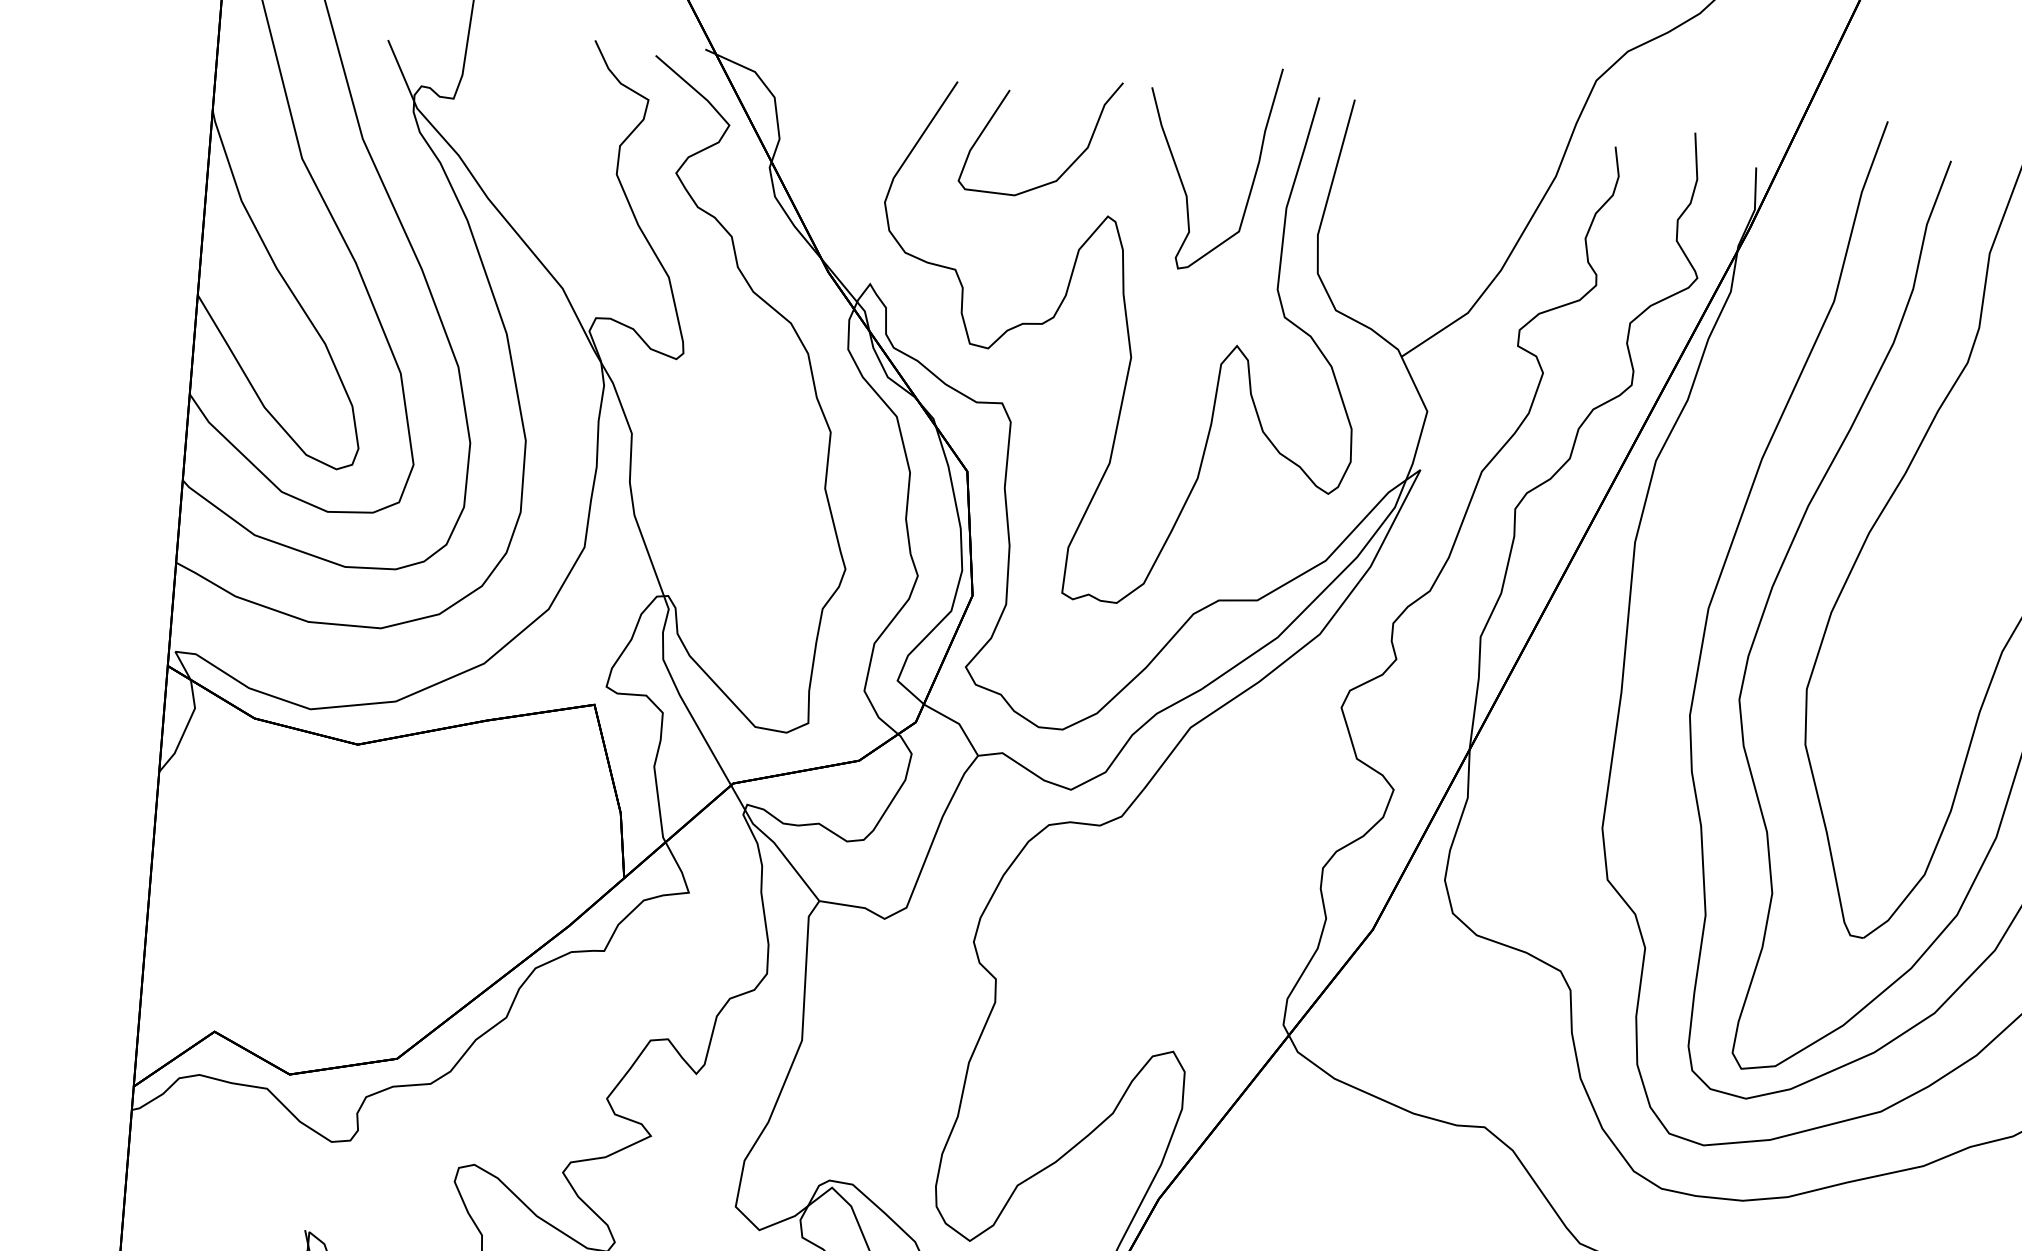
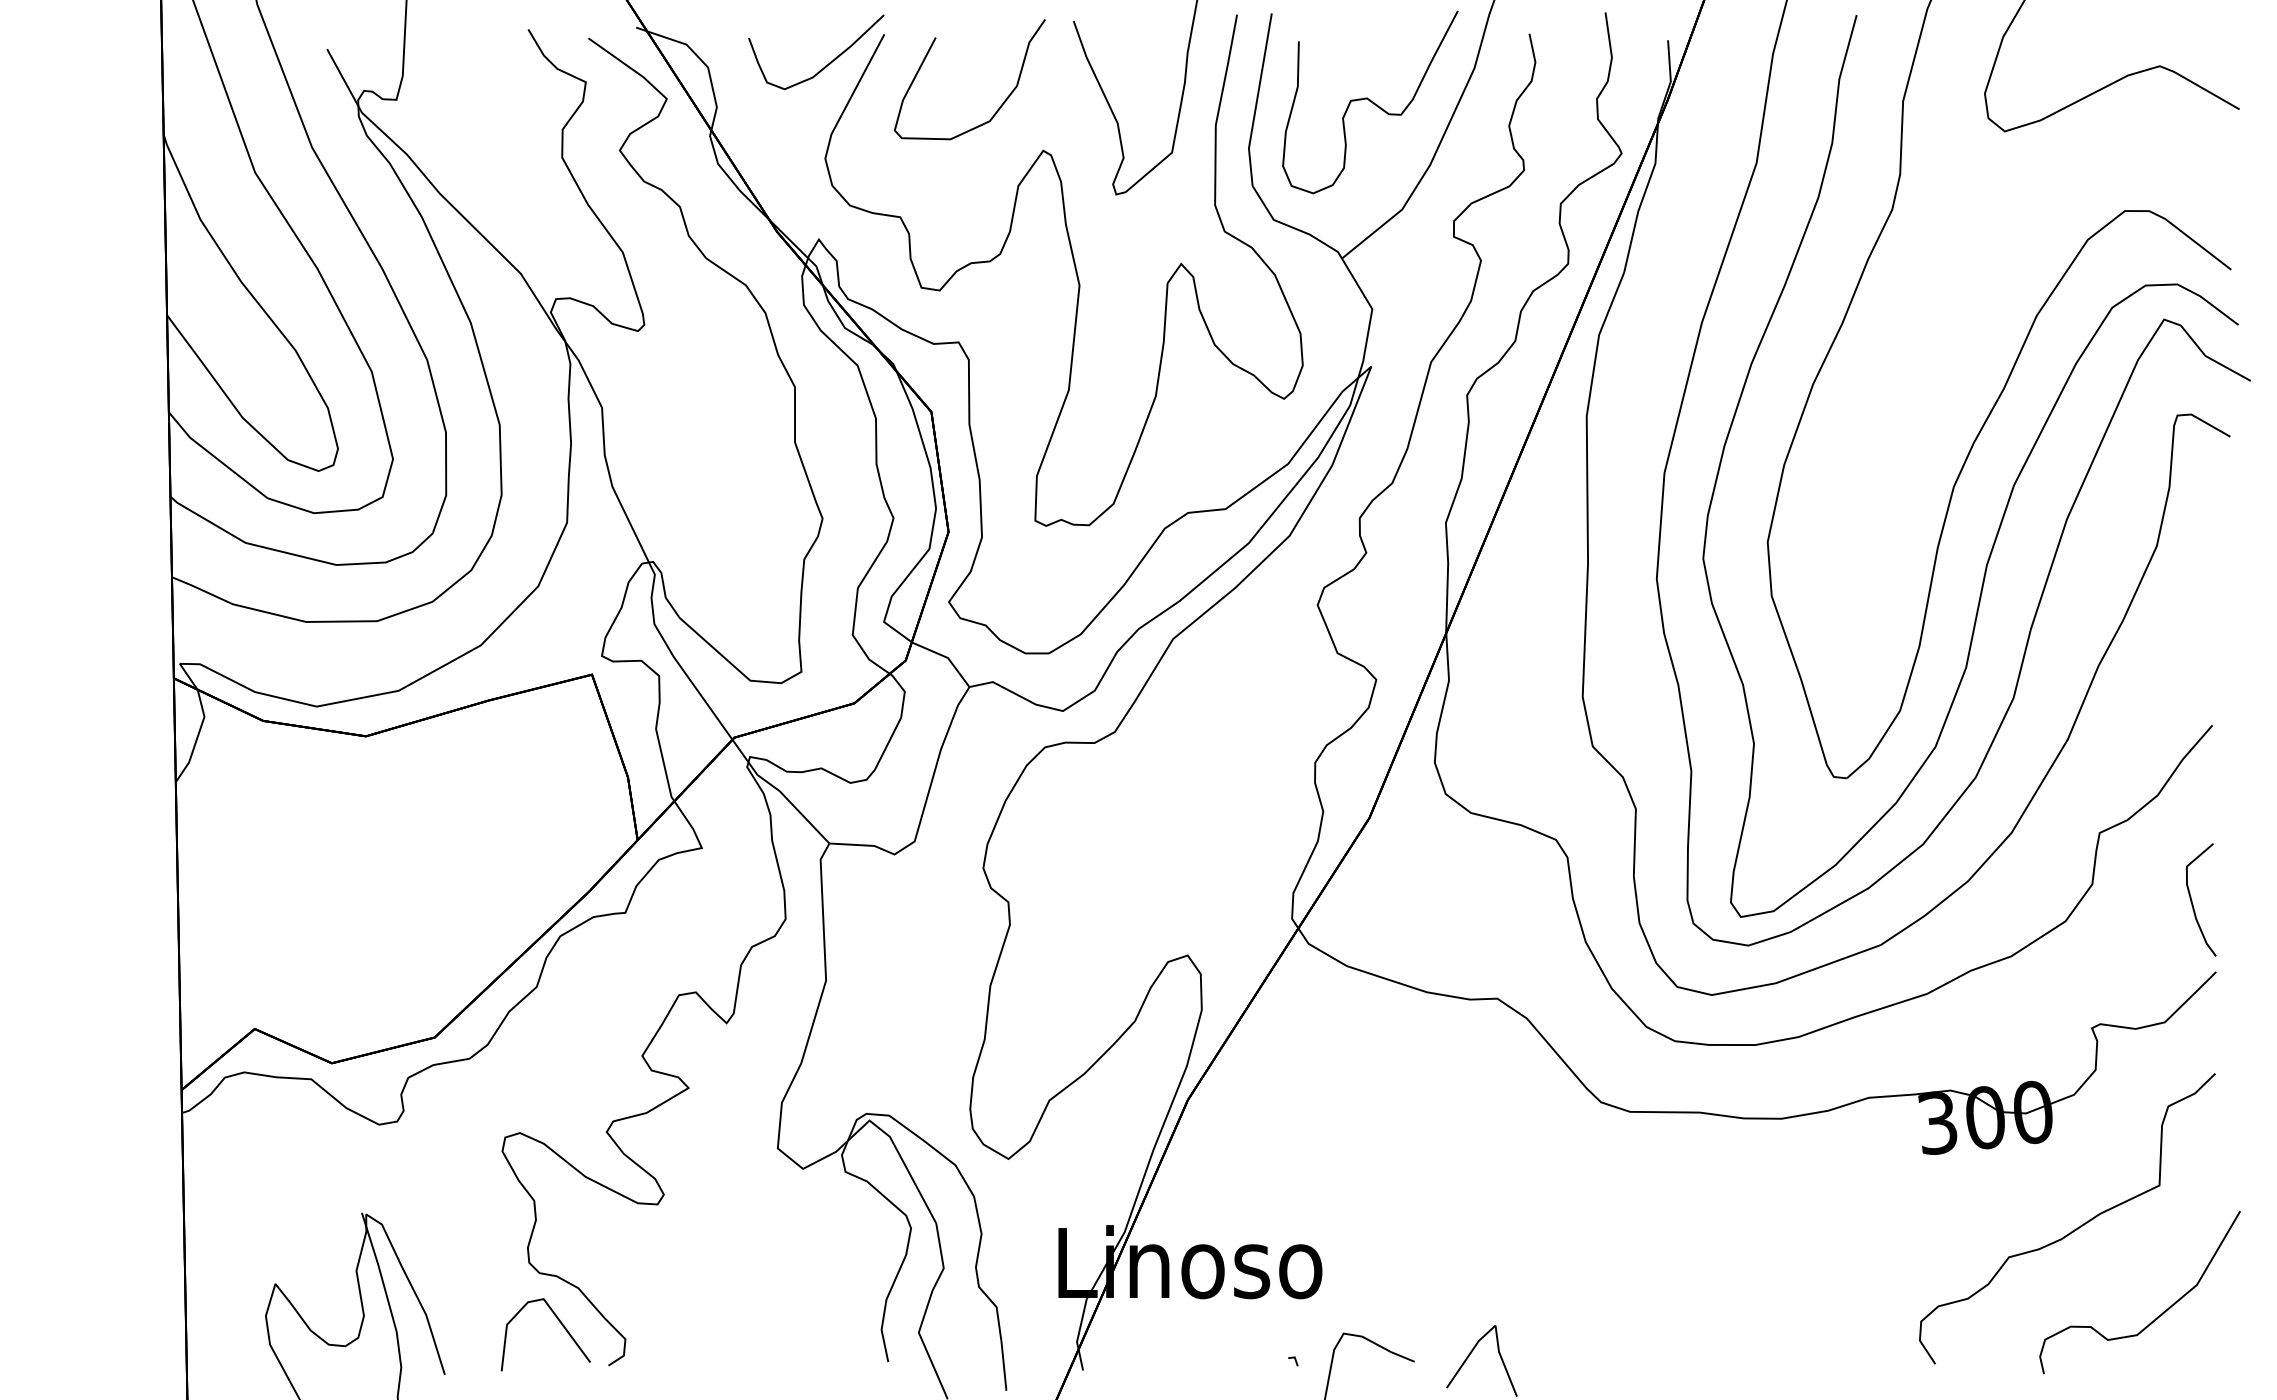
curve: (894, 107) -> (825, 65), added
curve: (1446, 200) -> (1370, 102), added

